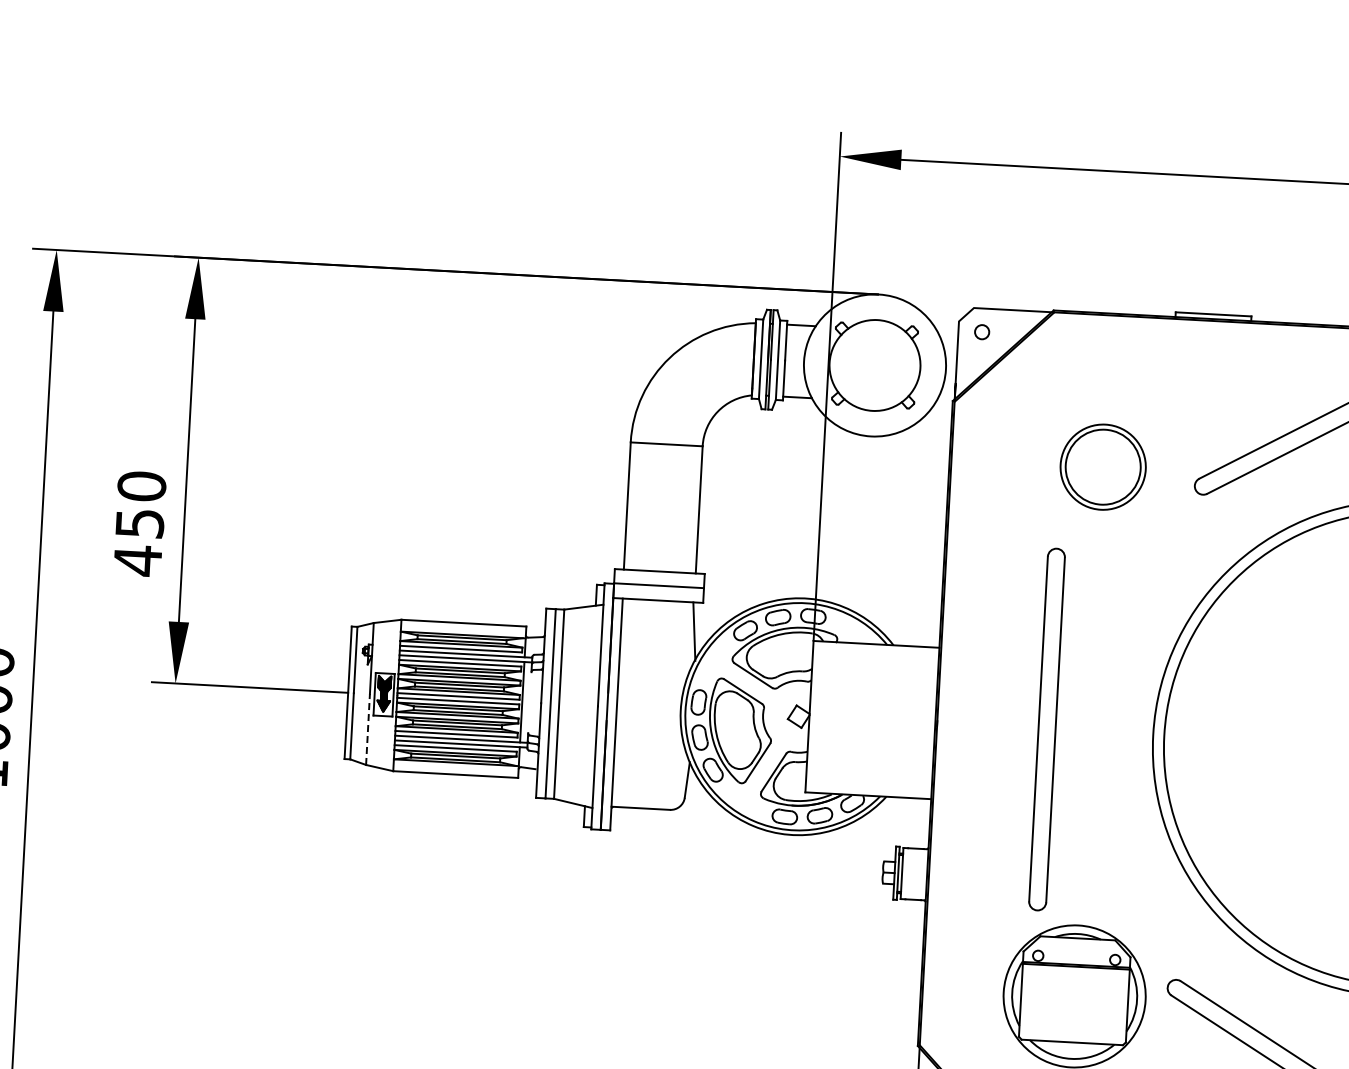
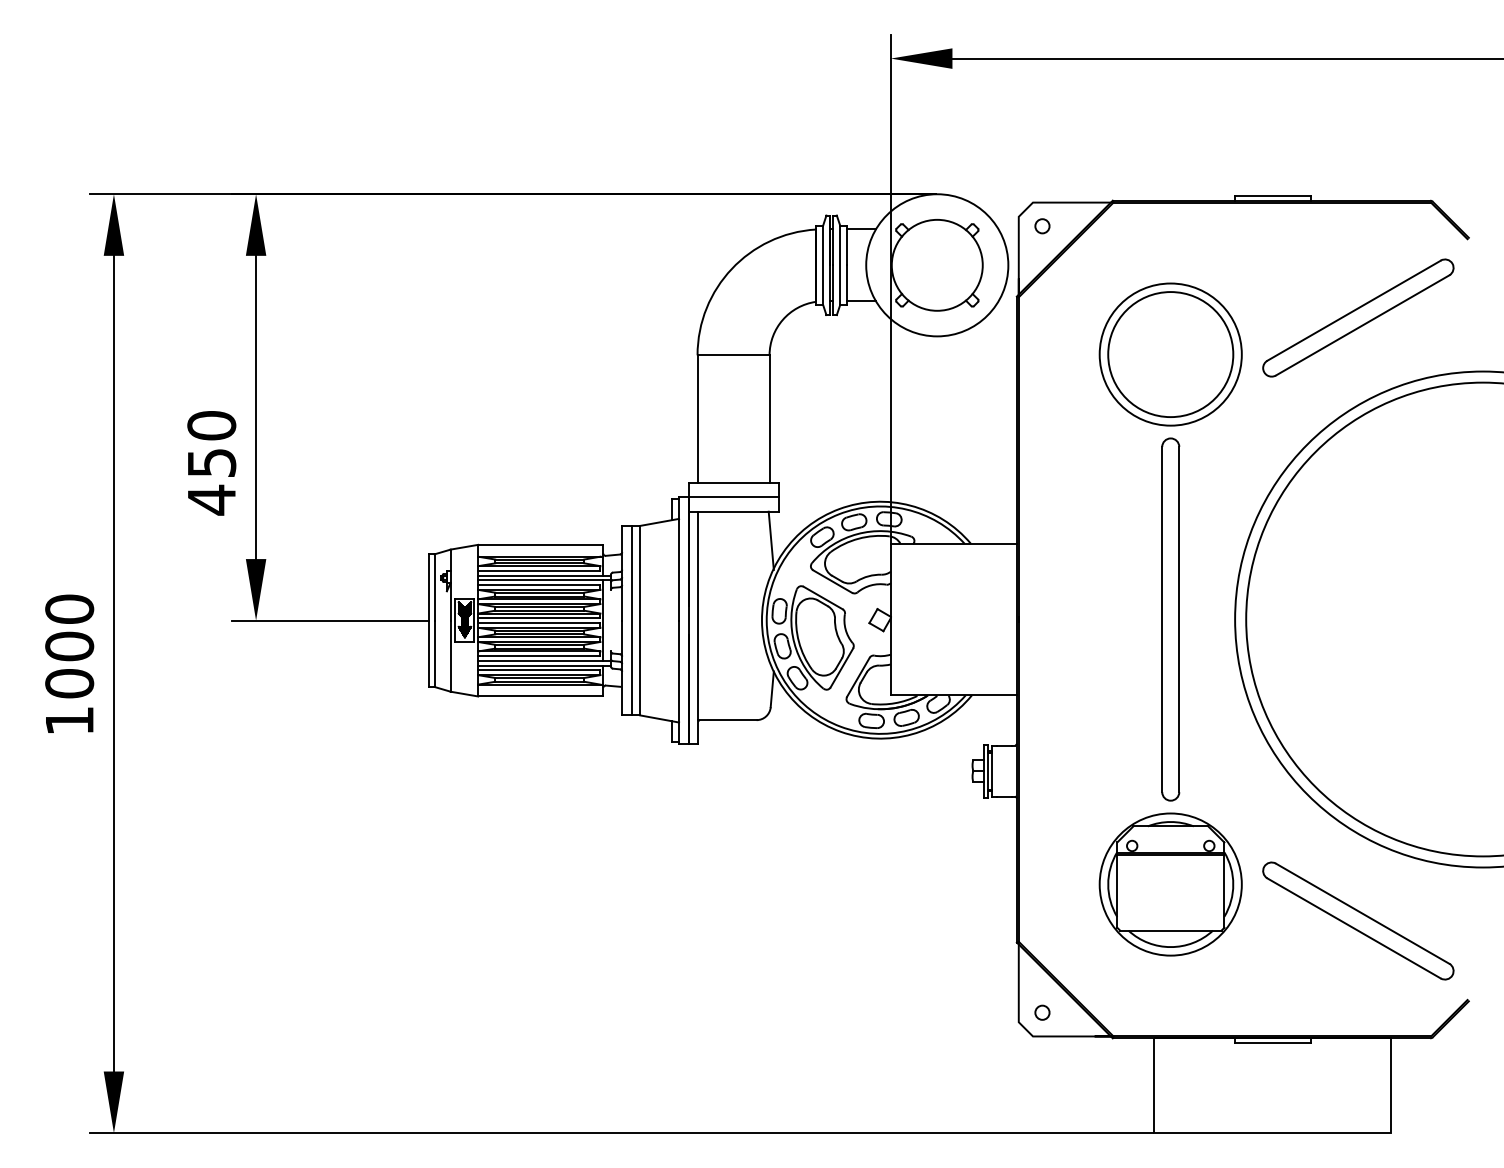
part: (1103, 467) -> (1170, 354), size x1.67
line: (367, 729) -> (450, 656), dashed -> solid
part: (1046, 729) -> (1170, 619), moved

